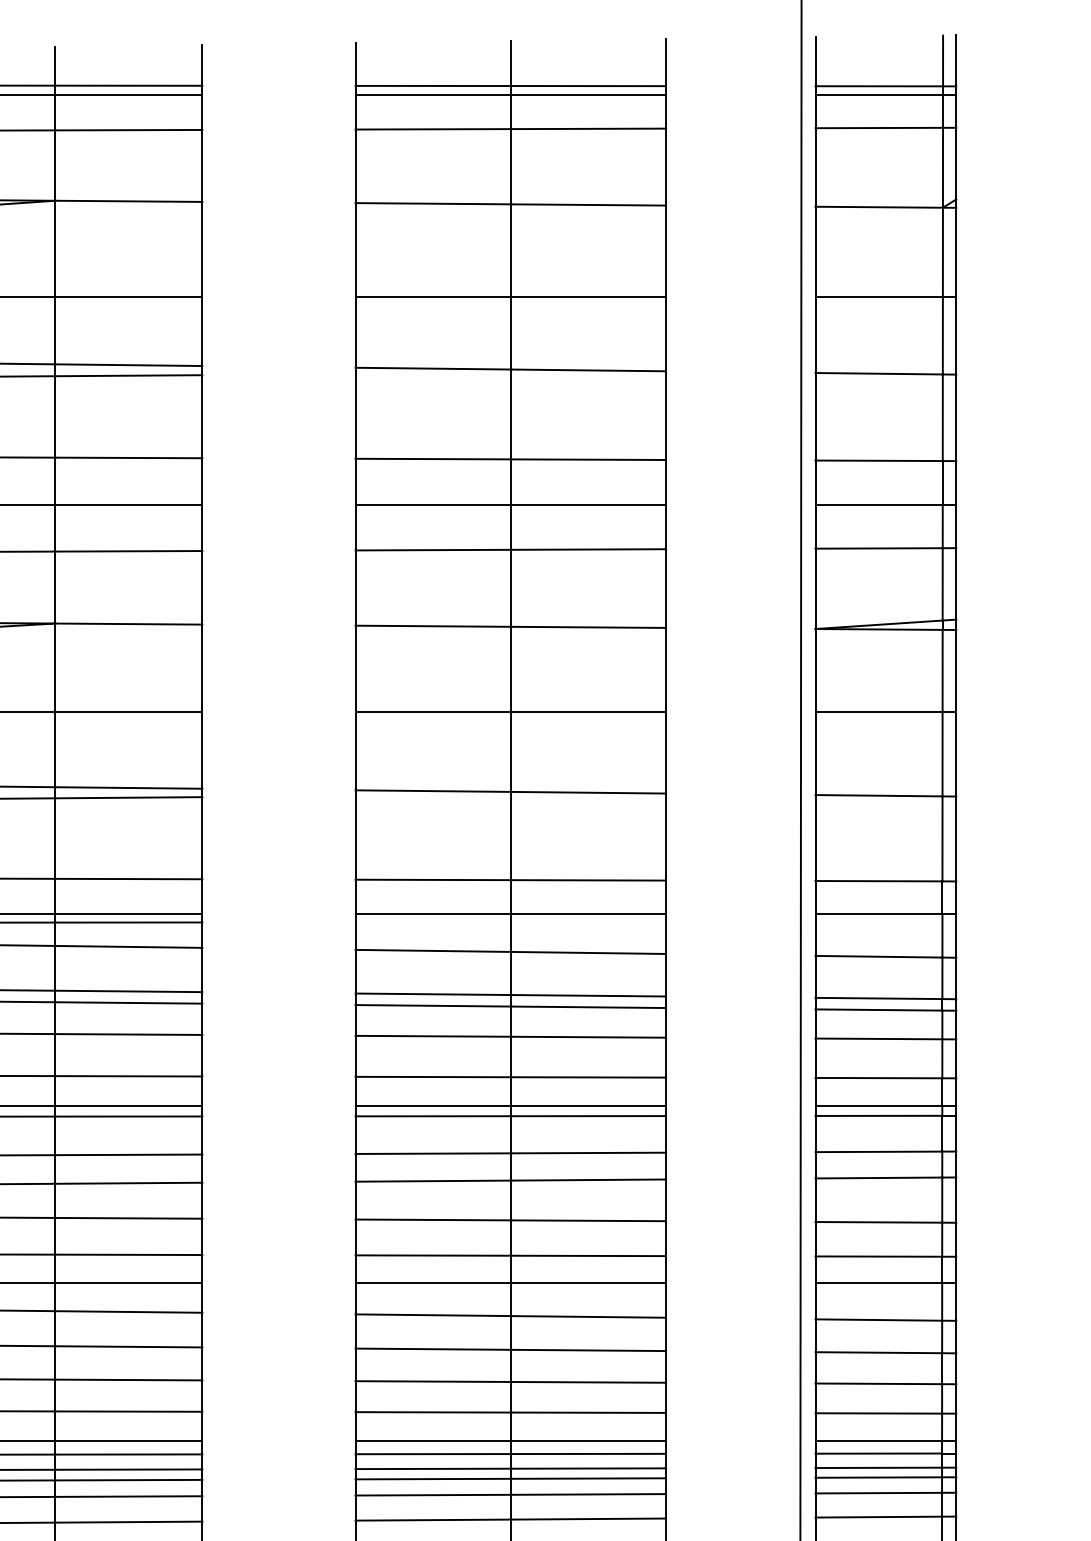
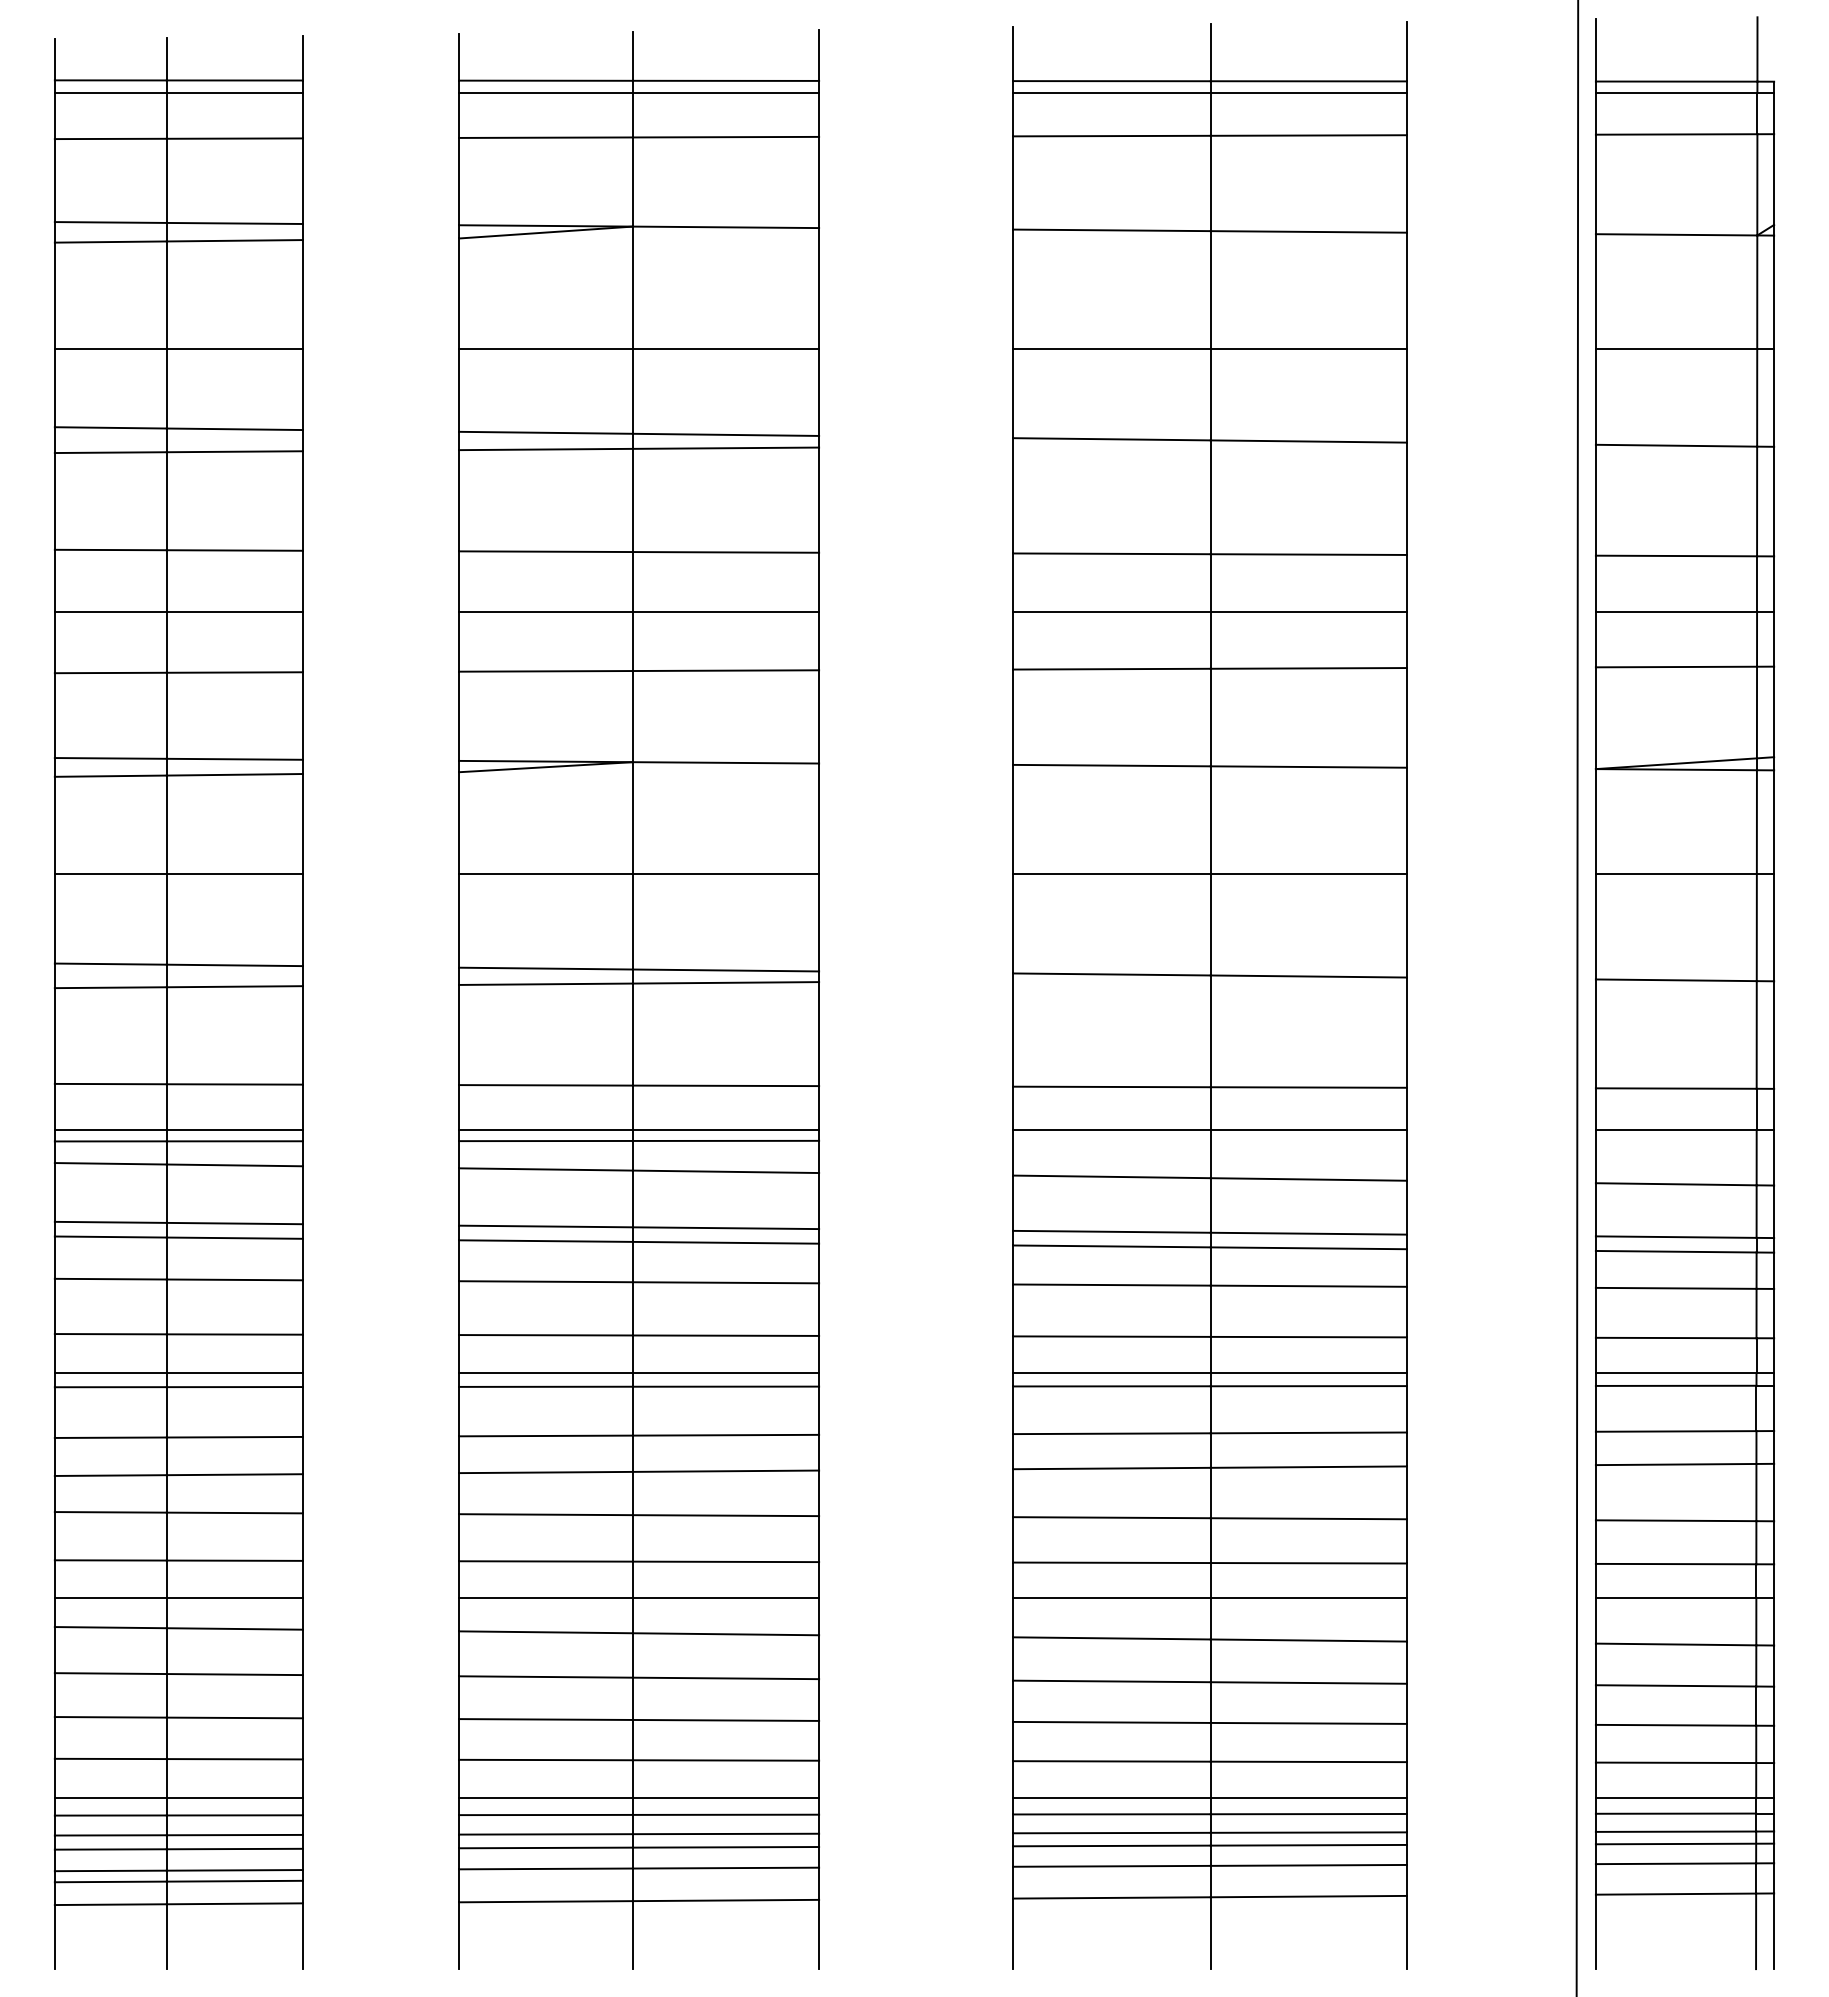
line: (956, 60) -> (1774, 49), removed

